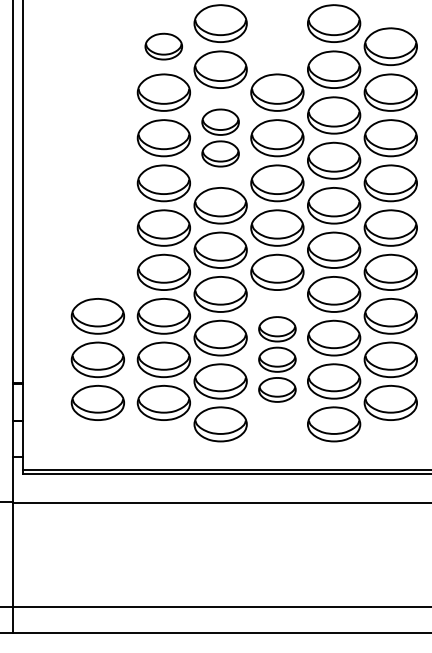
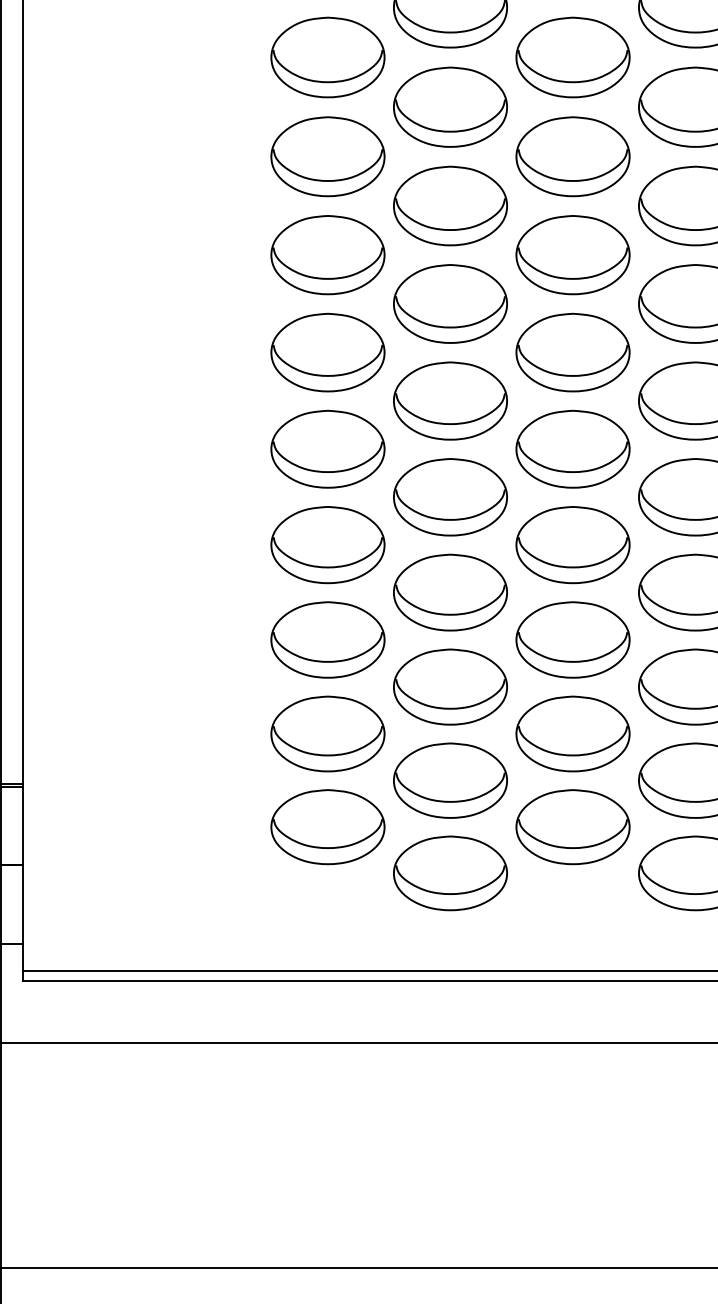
part: (163, 46) -> (326, 57), size x1.43
part: (277, 46) -> (573, 57), added
part: (220, 137) -> (450, 253), size x1.43
part: (97, 359) -> (184, 733), removed
part: (277, 359) -> (573, 733), size x1.43

